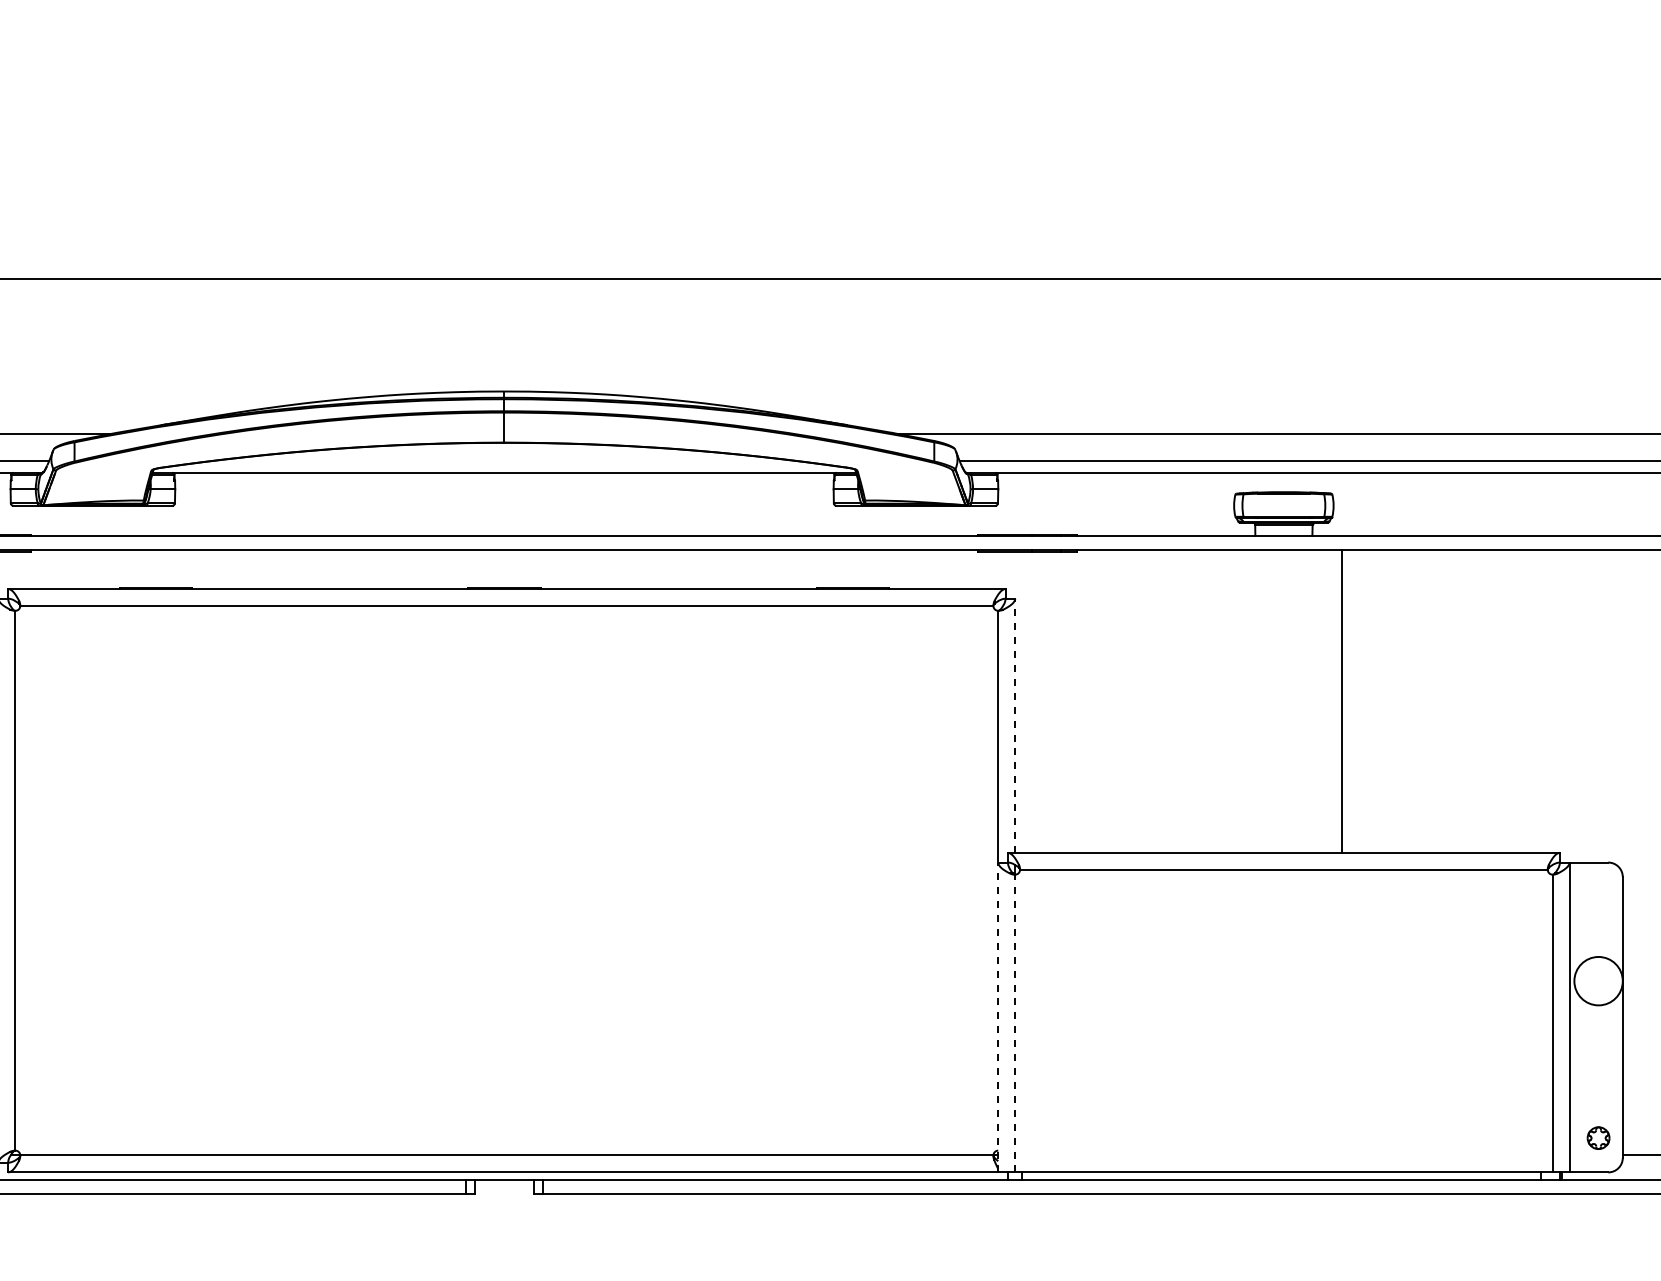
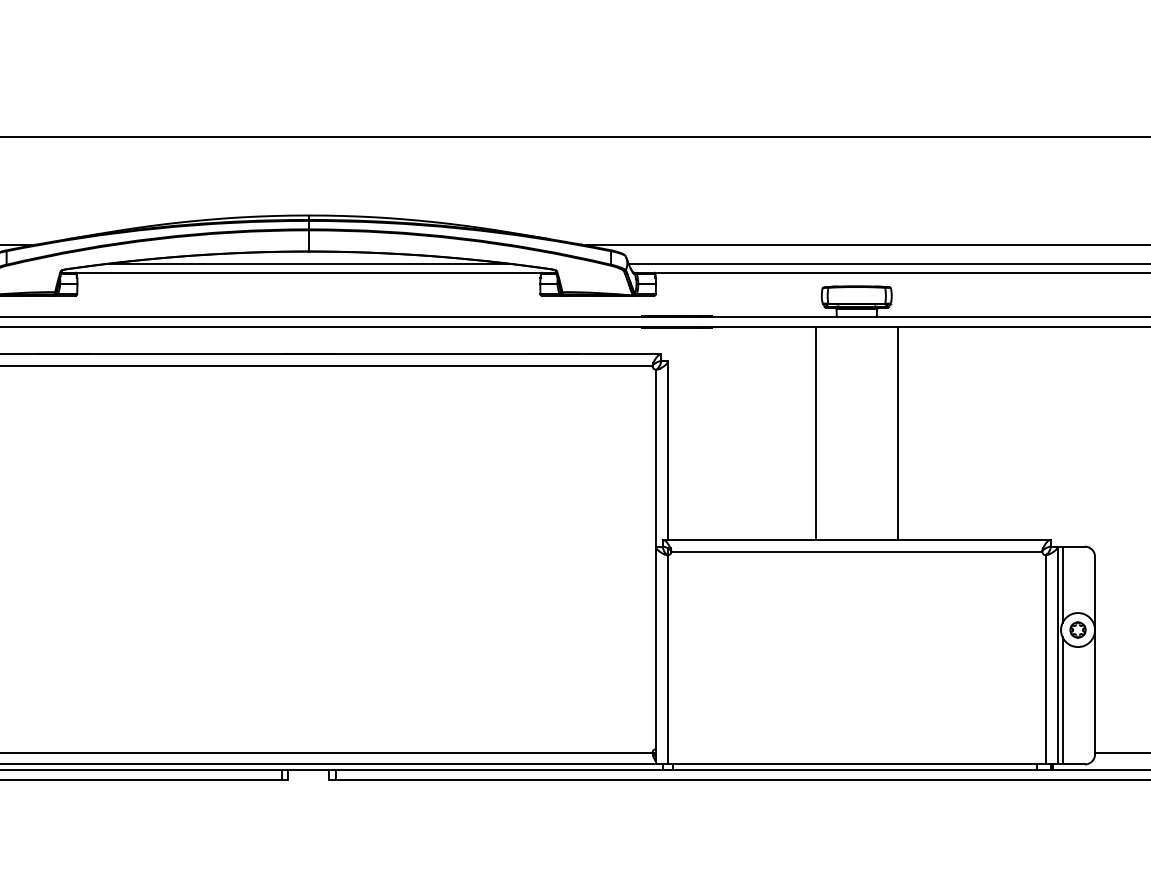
line: (504, 460) -> (308, 264), added
line: (1225, 701) -> (815, 433), added
line: (1015, 725) -> (668, 450), dashed -> solid
line: (1576, 916) -> (1062, 584), added
line: (998, 1017) -> (656, 655), dashed -> solid
line: (1015, 1023) -> (668, 659), dashed -> solid
line: (1576, 1081) -> (1062, 700), added
part: (1598, 1137) -> (1077, 629), moved

